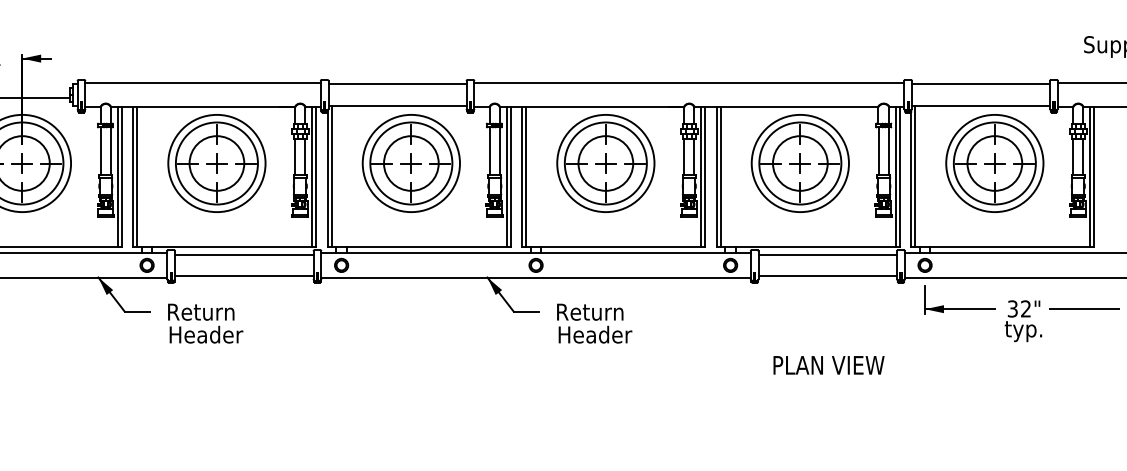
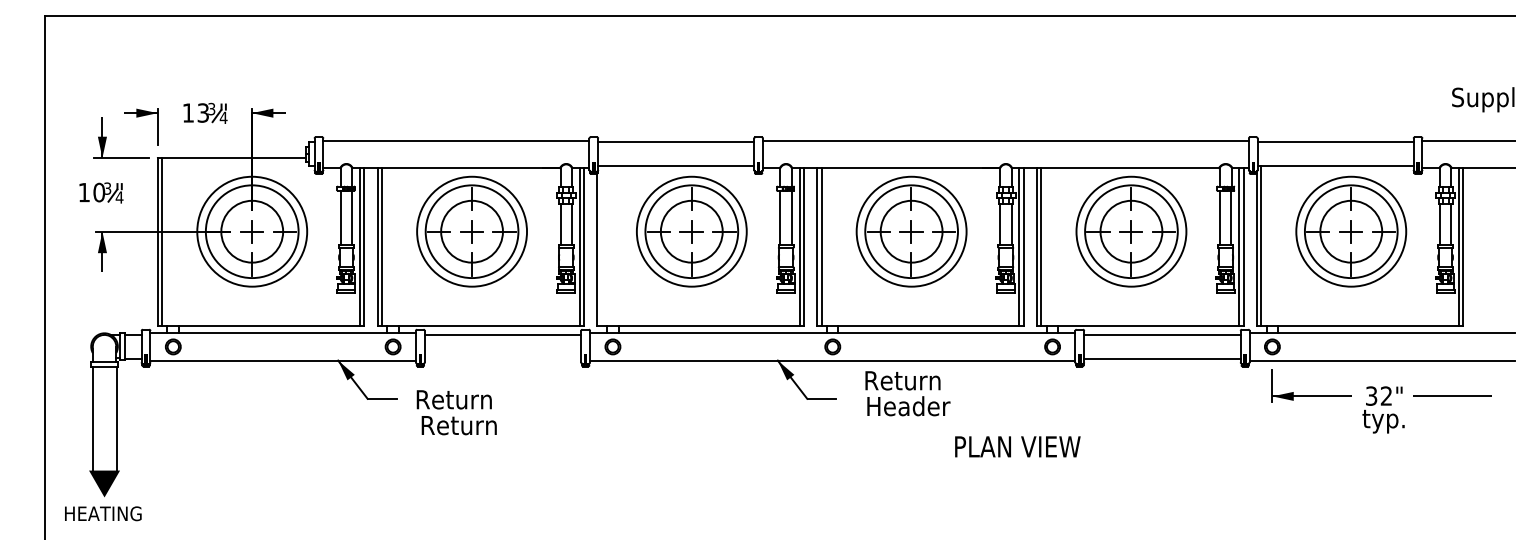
line: (331, 176) -> (601, 246), removed
line: (243, 275) -> (502, 358), removed
text: (594, 323) -> (907, 393), moved
text: (205, 334) -> (459, 425), Header -> Return
text: (828, 365) -> (1017, 446), moved

